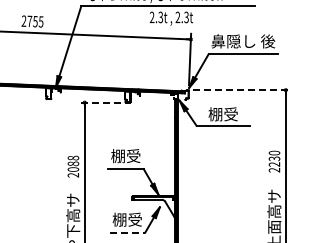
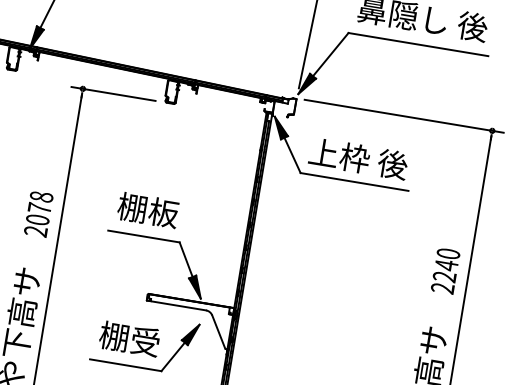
line: (242, 90) -> (404, 117), dashed -> solid
line: (99, 102) -> (112, 93), dashed -> solid
text: (223, 114) -> (358, 159), 棚受 -> 上枠 後
text: (133, 156) -> (163, 213), 棚受 -> 棚板
text: (274, 158) -> (446, 264), 2230 -> 2240
text: (73, 163) -> (40, 207), 2088 -> 2078
line: (127, 232) -> (125, 364), dashed -> solid

